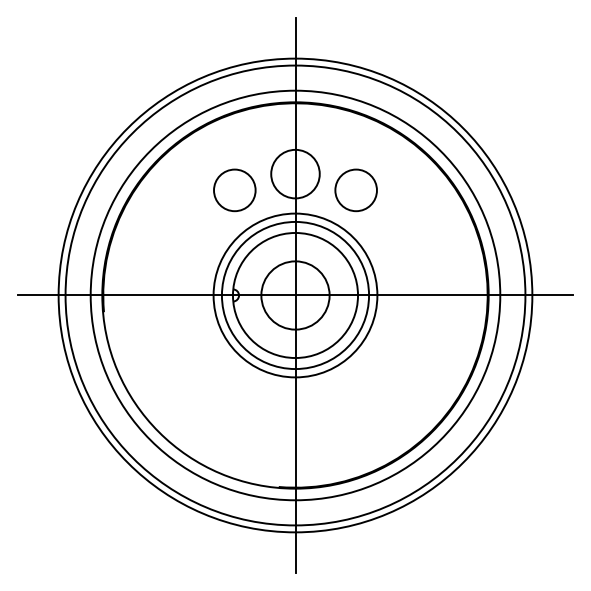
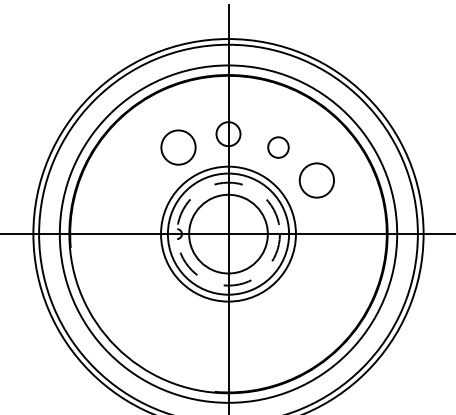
circle: (295, 173) -> (228, 133), size x0.6
circle: (355, 190) -> (277, 147), size x0.6
circle: (402, 230) -> (316, 180), added
circle: (295, 295) -> (228, 234), size x1.4
circle: (295, 295) -> (228, 234), solid -> dashed

